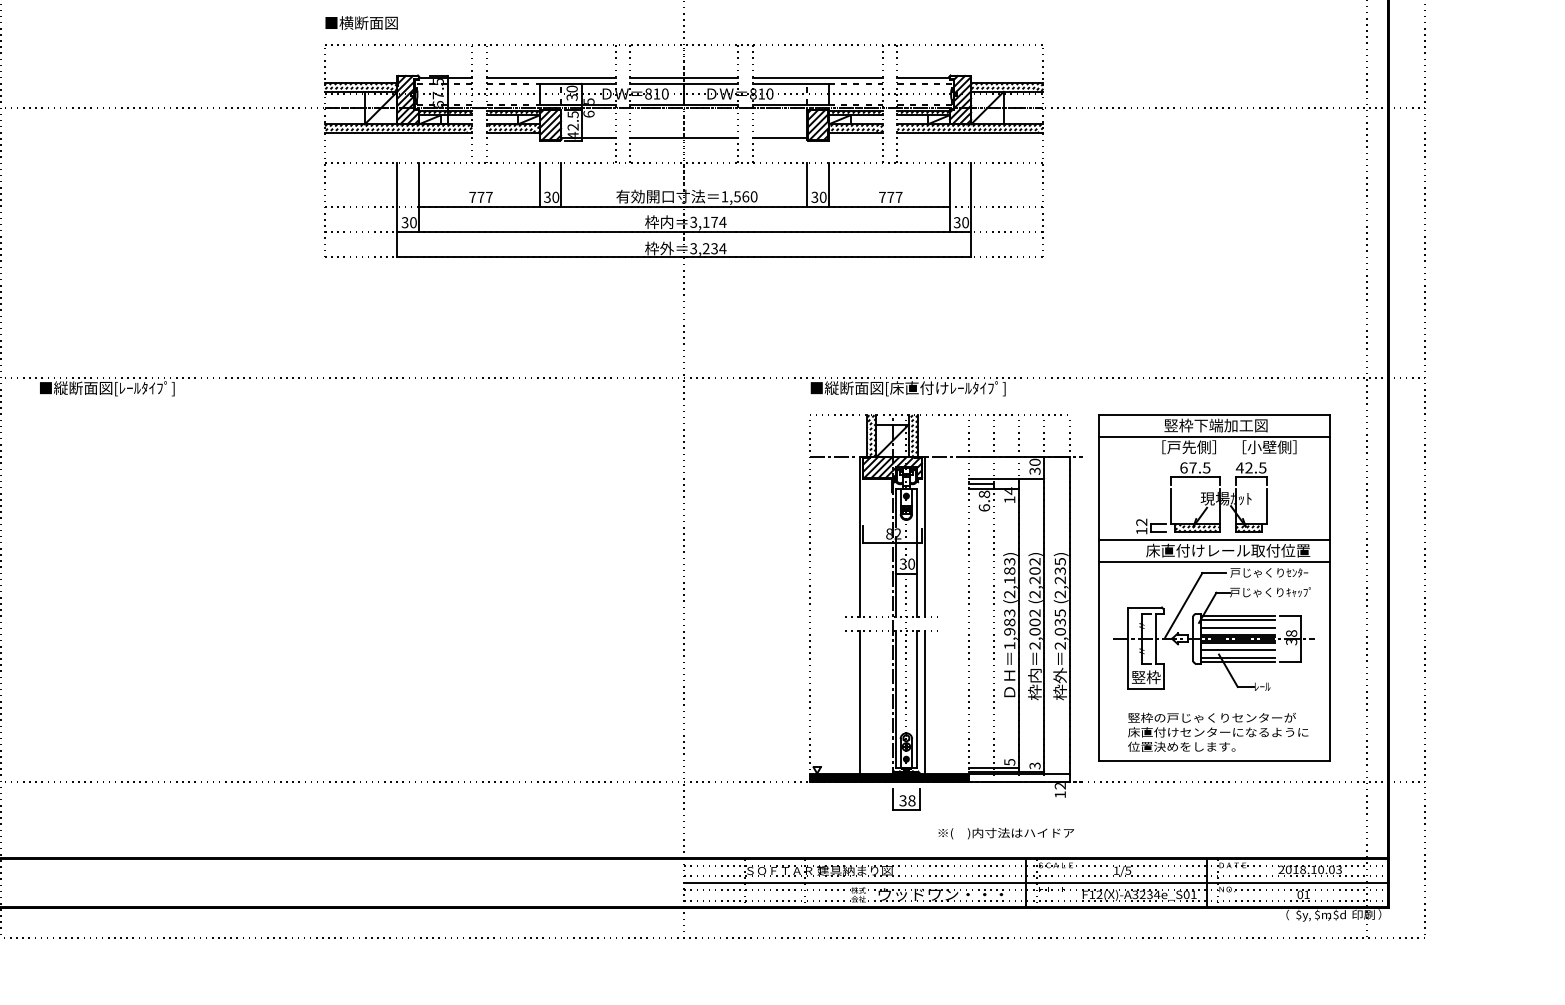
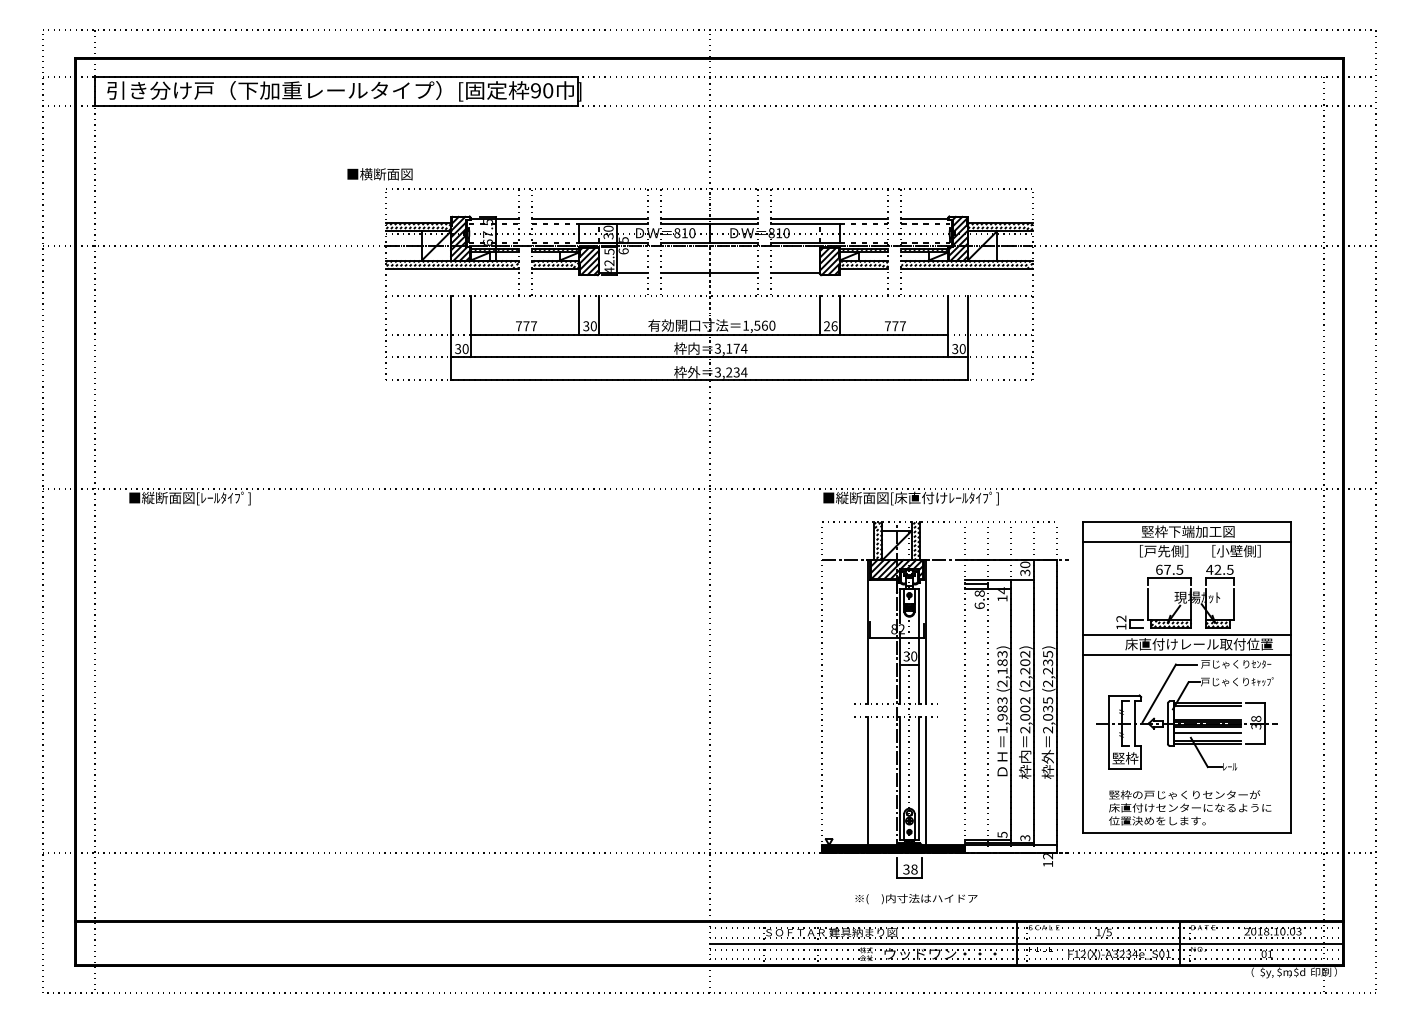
text: (361, 23) -> (379, 174), moved
text: (818, 197) -> (830, 326), 30 -> 26
line: (1237, 627) -> (1207, 713), removed
text: (1006, 834) -> (916, 899), moved

